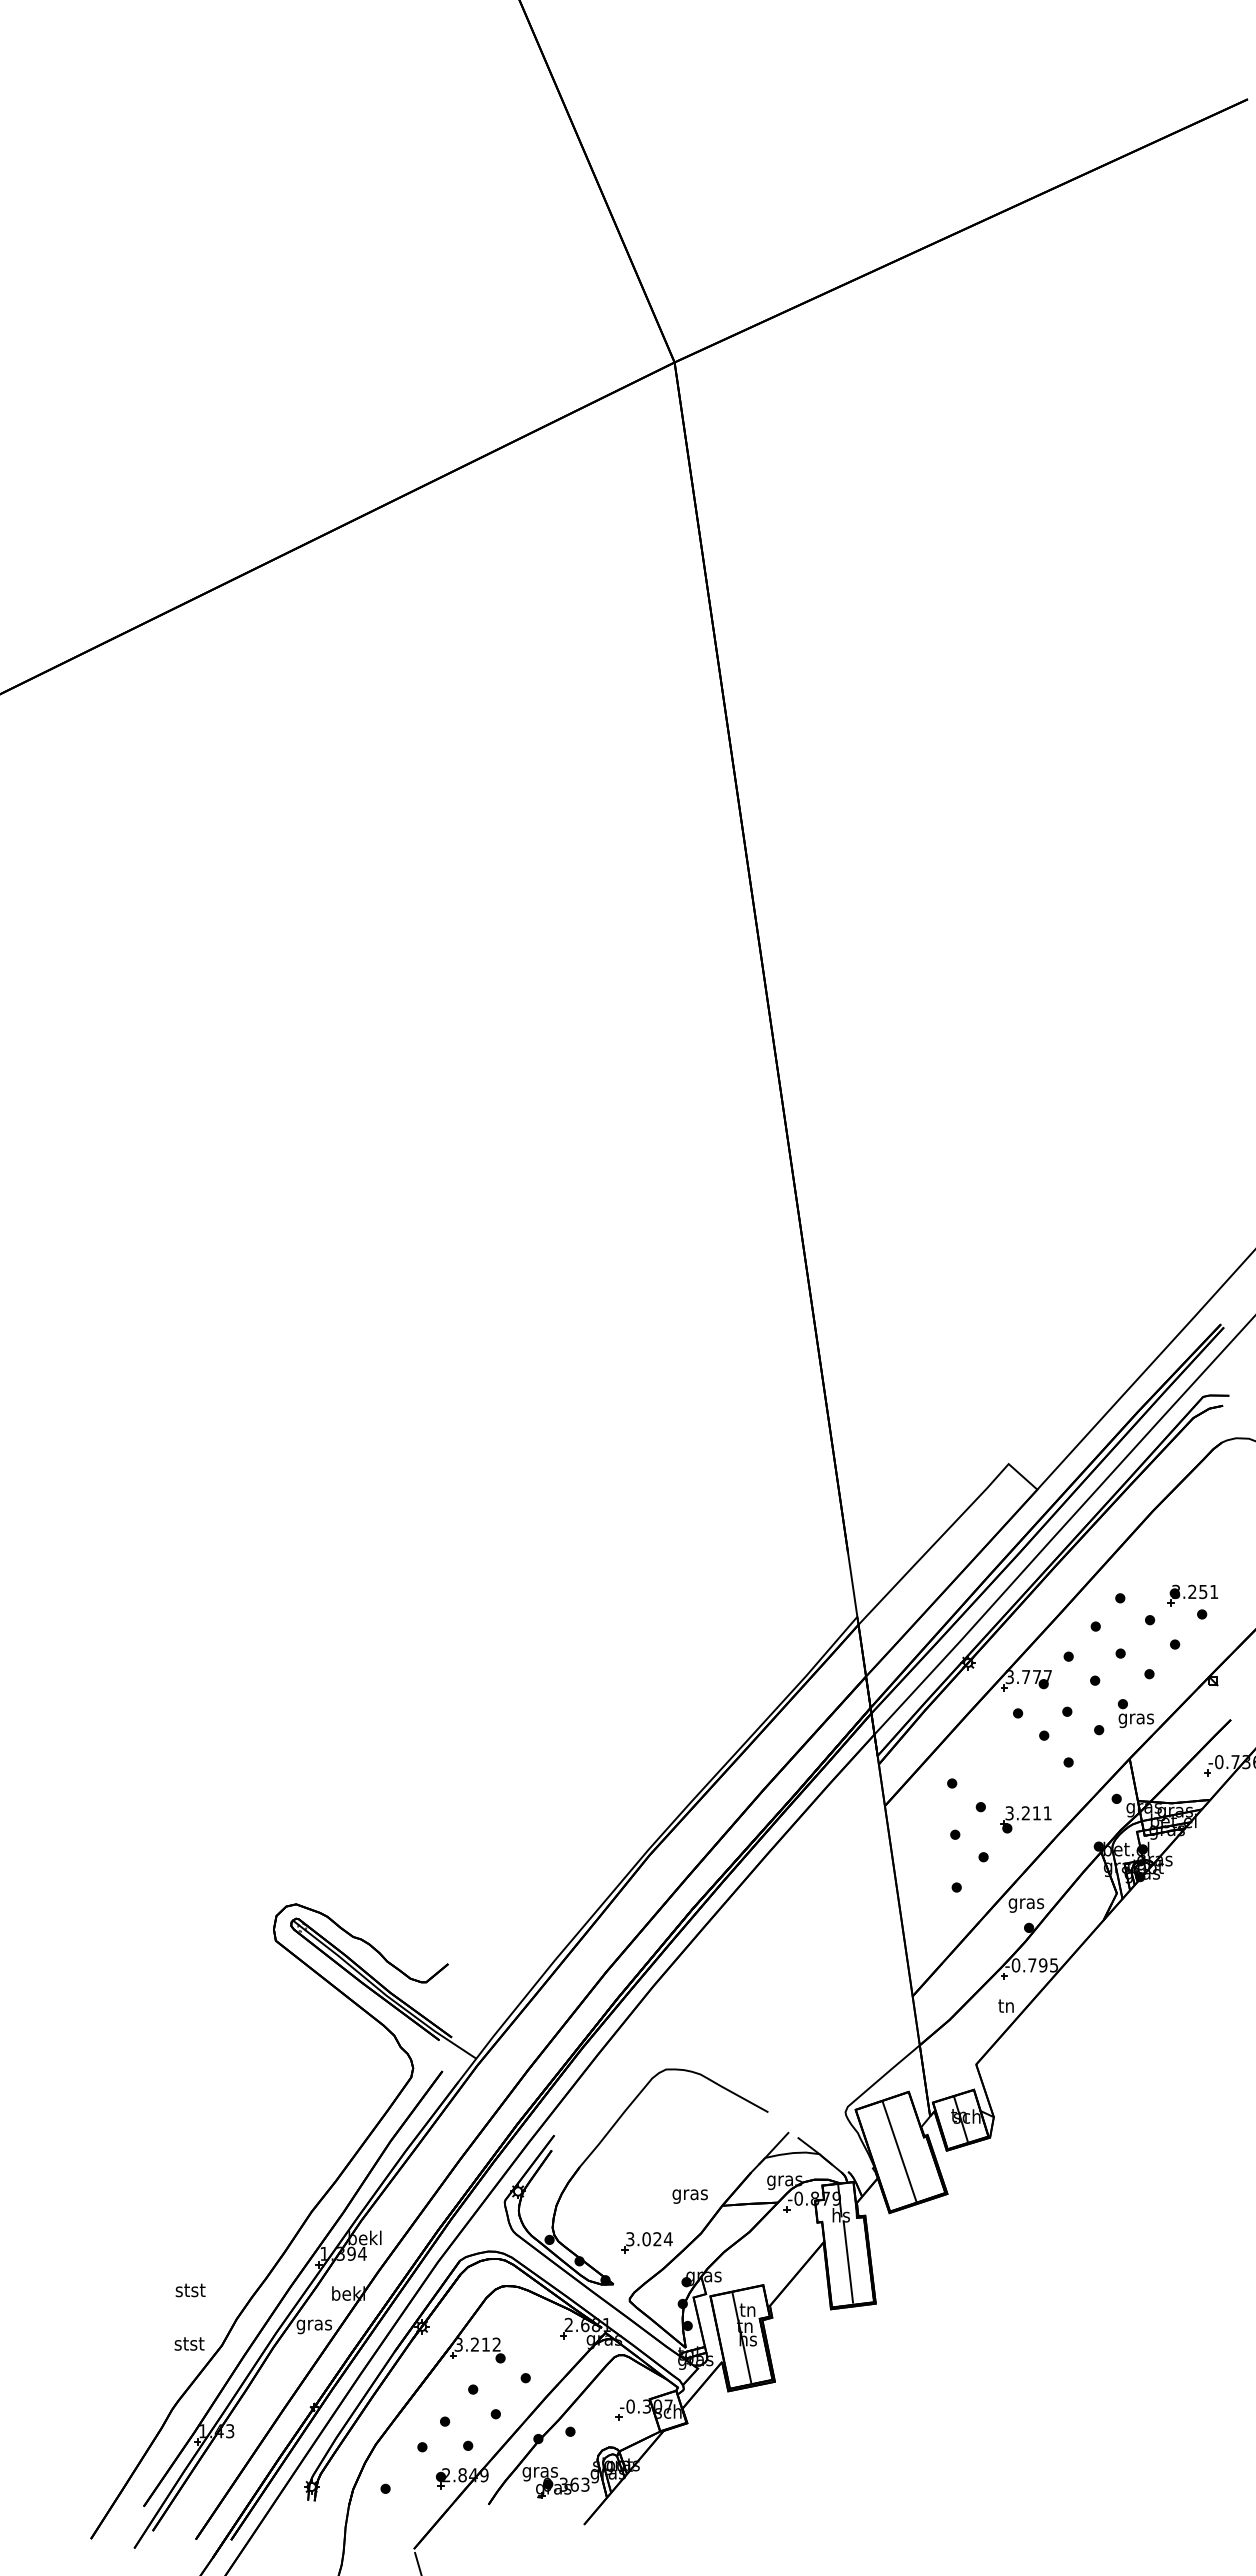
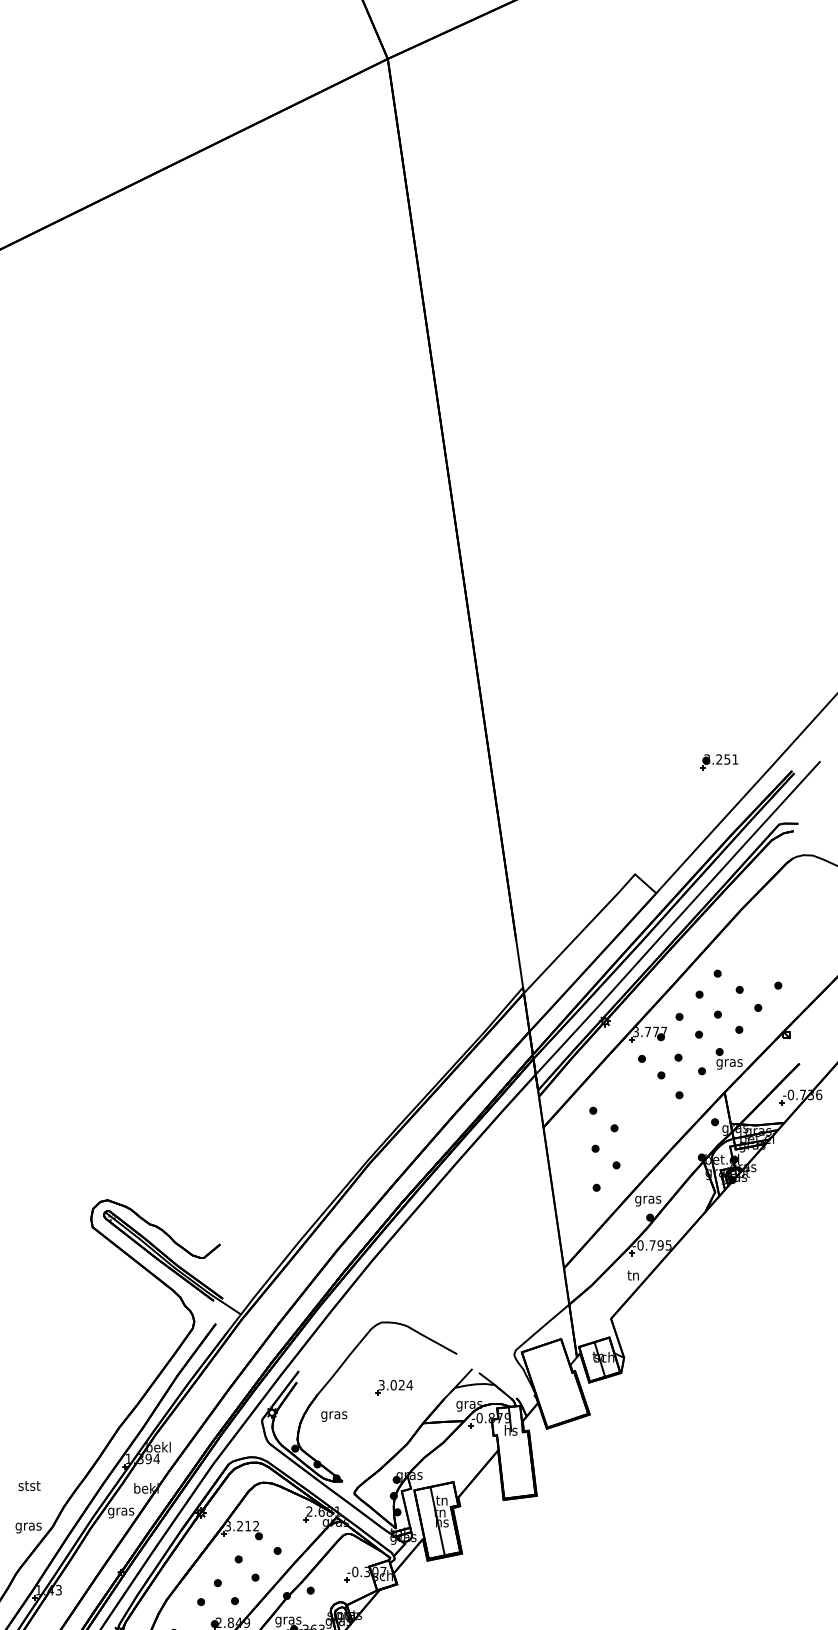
part: (1192, 1595) -> (719, 762), moved
part: (1025, 1819) -> (647, 1137), removed
line: (899, 2151) -> (554, 1383), removed
text: (689, 2196) -> (333, 1416), moved
part: (646, 2242) -> (393, 1387), moved
line: (848, 2261) -> (516, 1464), removed
text: (189, 2345) -> (28, 1526), stst -> gras

